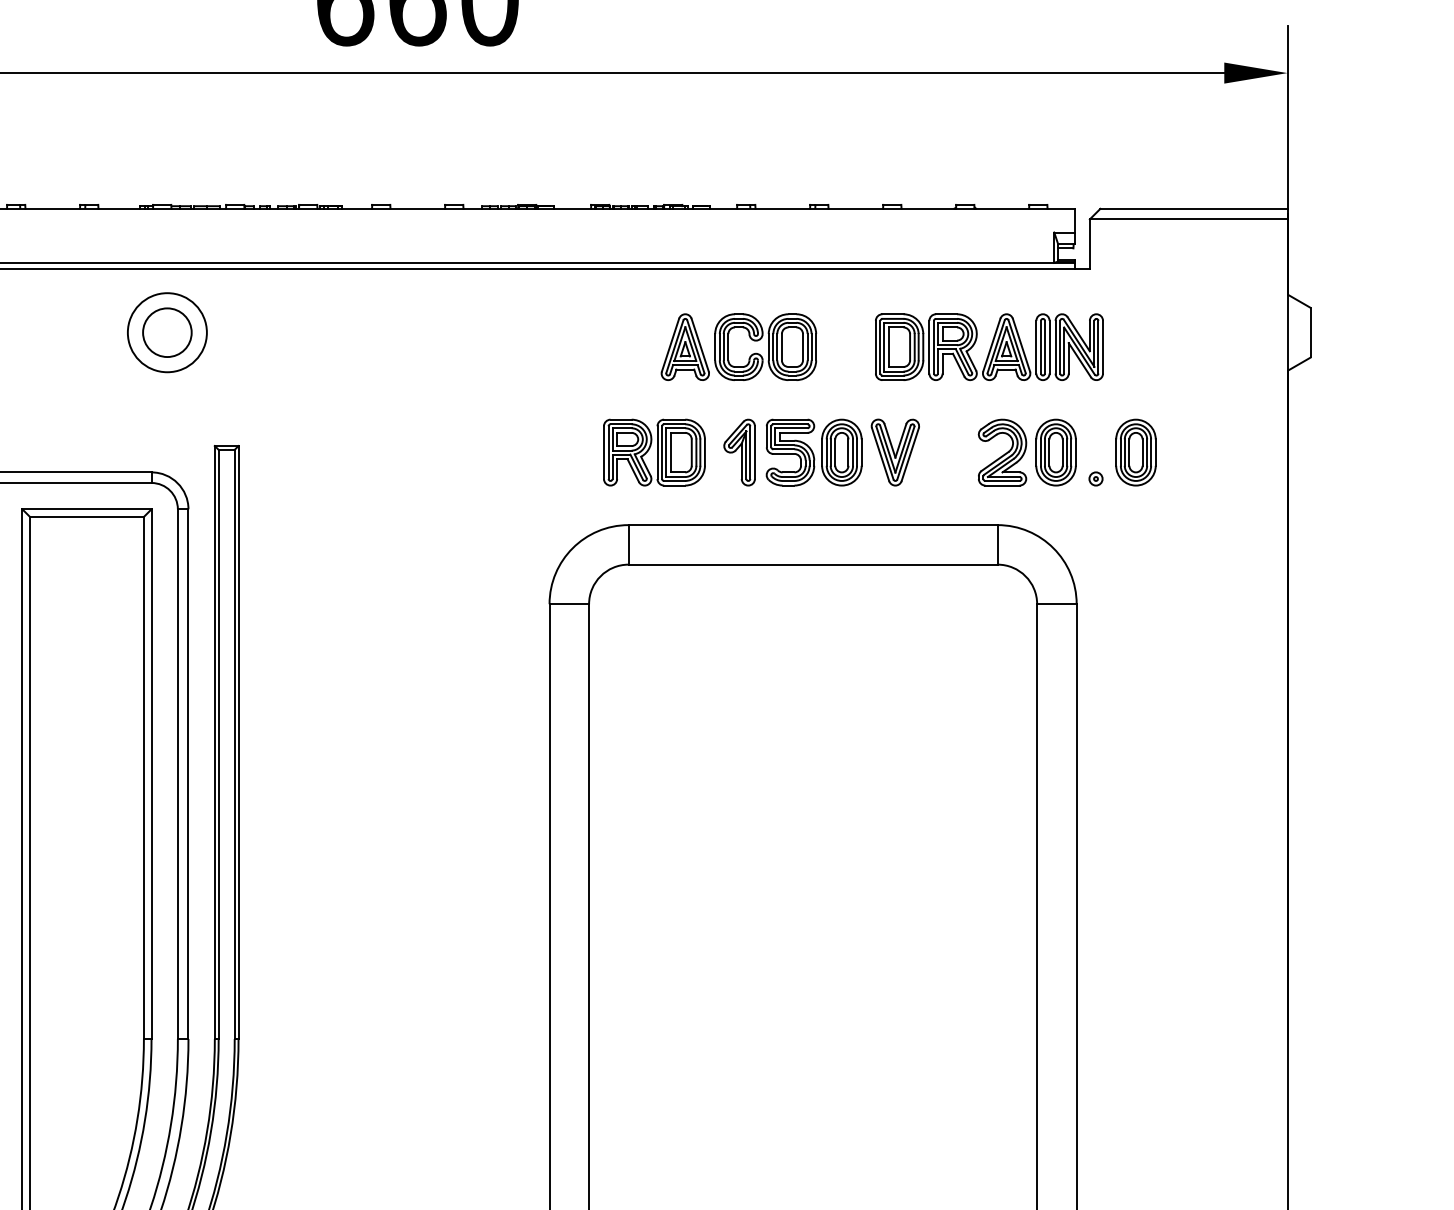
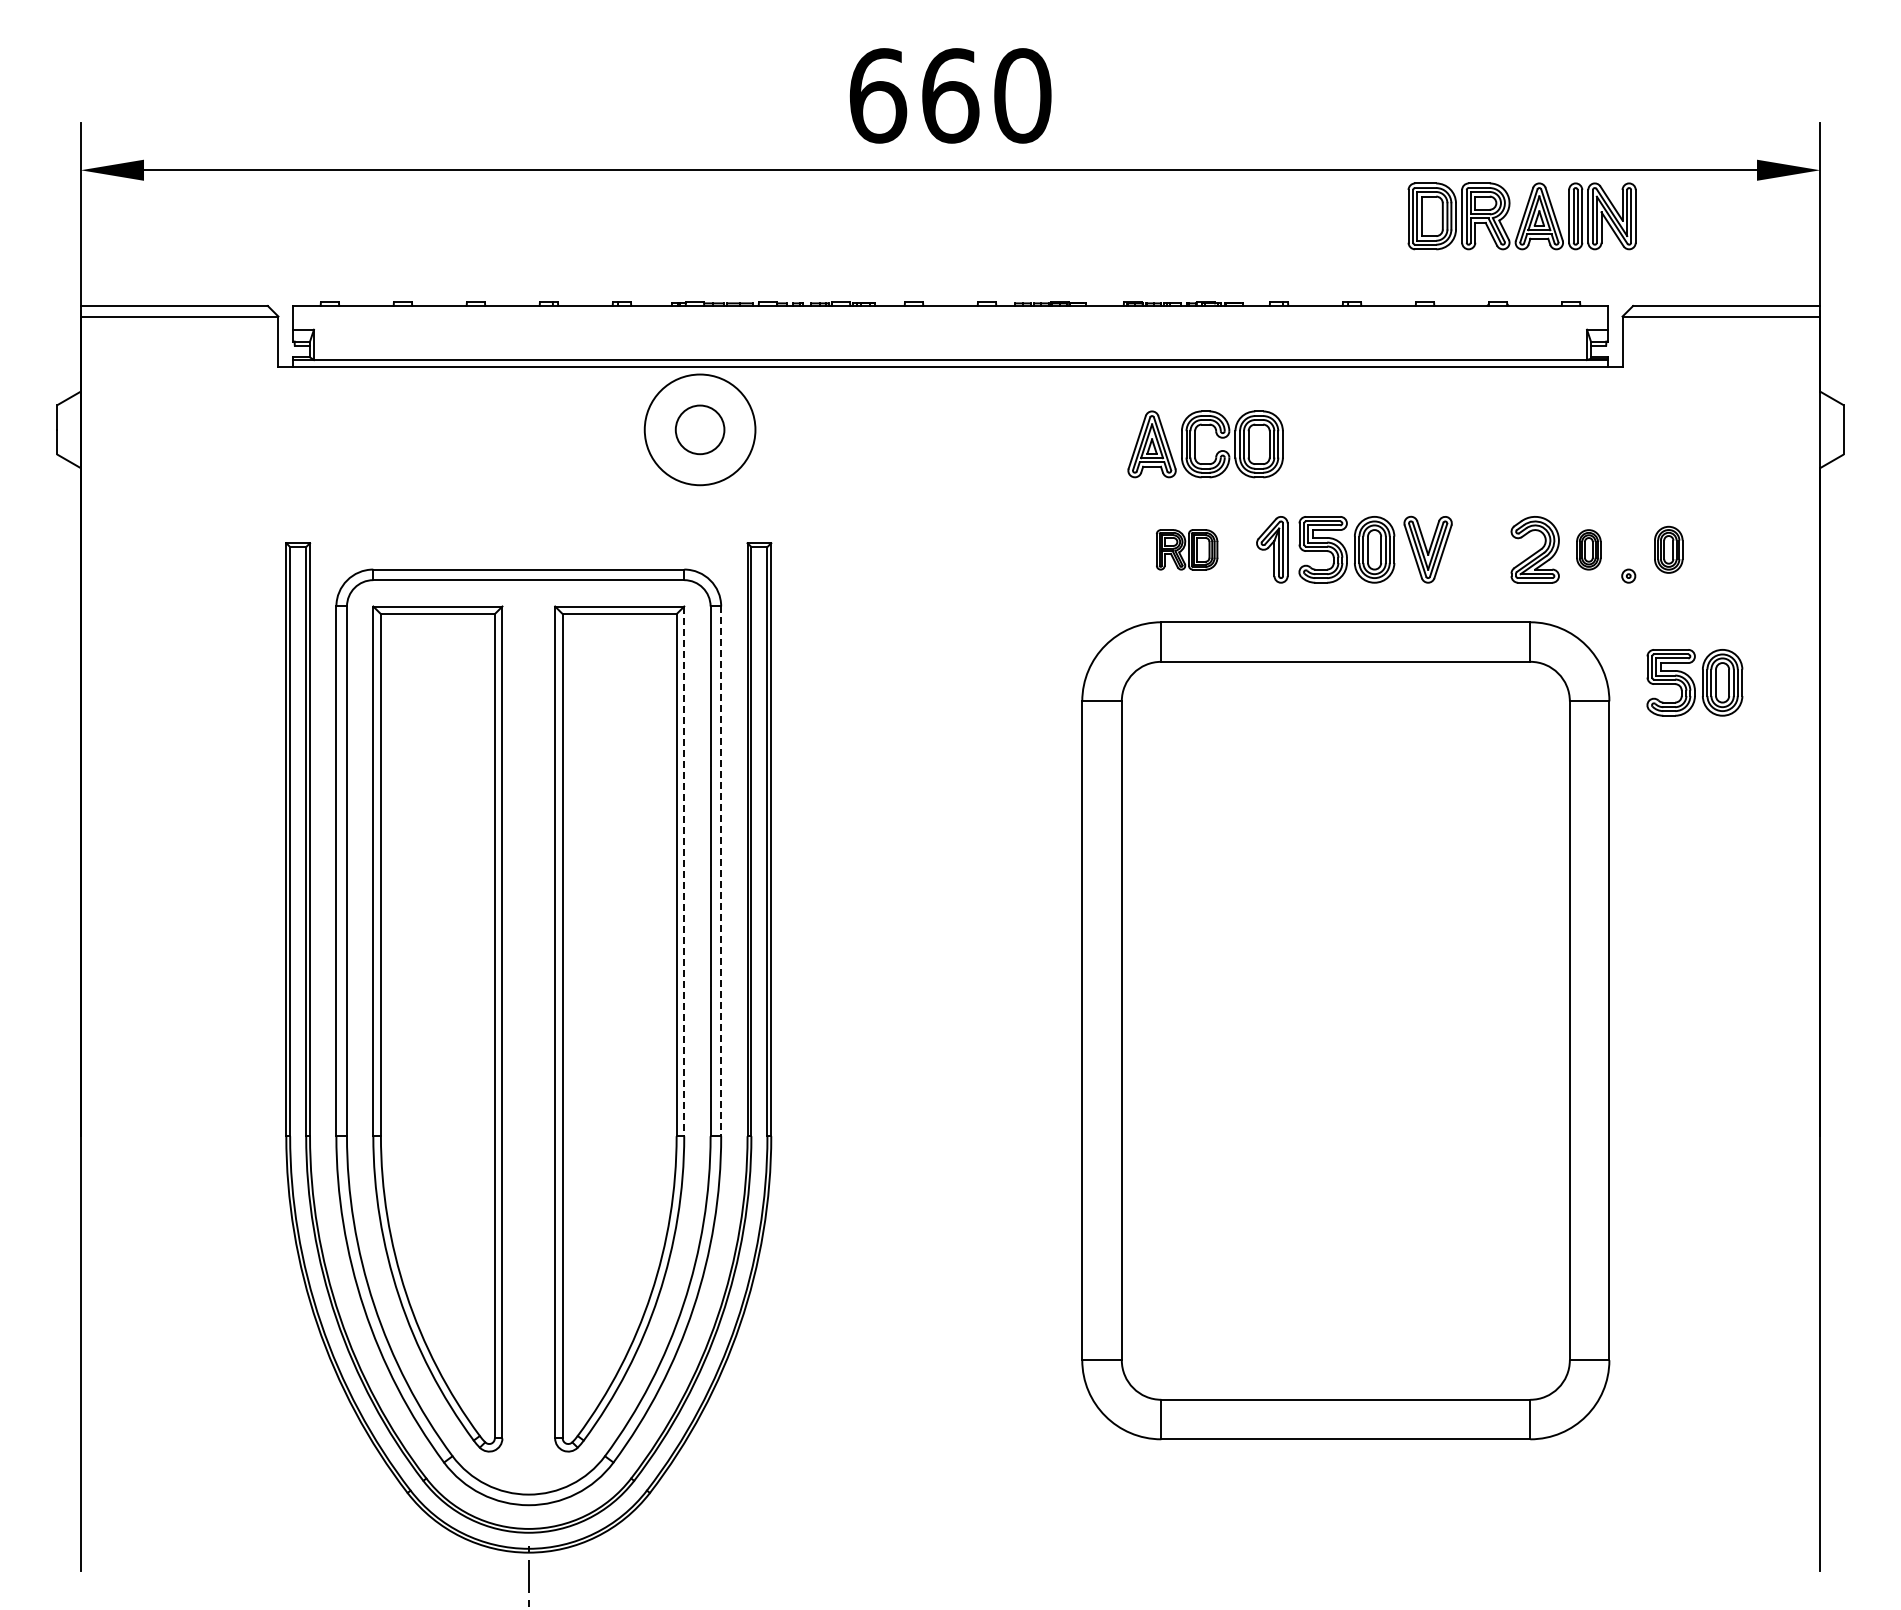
circle: (166, 332) -> (699, 429), size x1.4
part: (728, 347) -> (1195, 444), moved
part: (988, 347) -> (1521, 216), moved
part: (653, 452) -> (1186, 549), size x0.6
part: (1055, 452) -> (1588, 549), size x0.6
part: (1135, 452) -> (1668, 549), size x0.7
part: (1161, 585) -> (1694, 682), added
line: (151, 774) -> (684, 871), solid -> dashed
line: (188, 774) -> (721, 871), solid -> dashed

